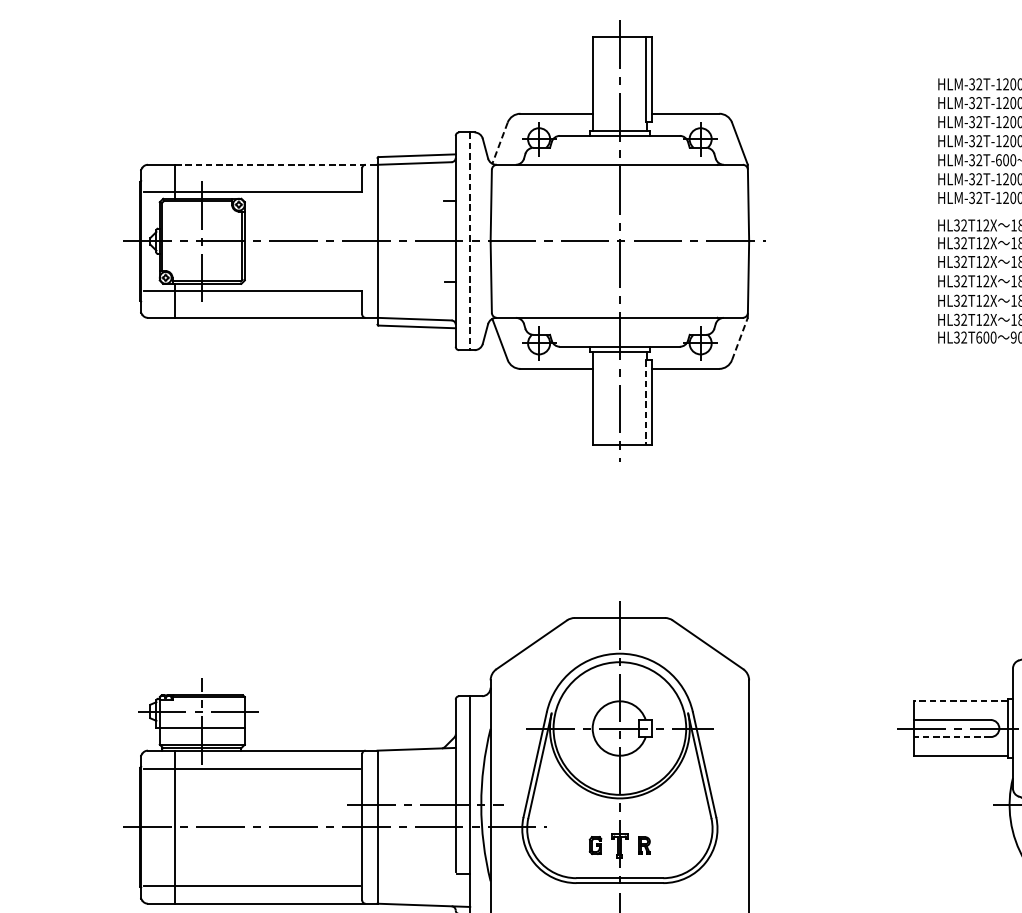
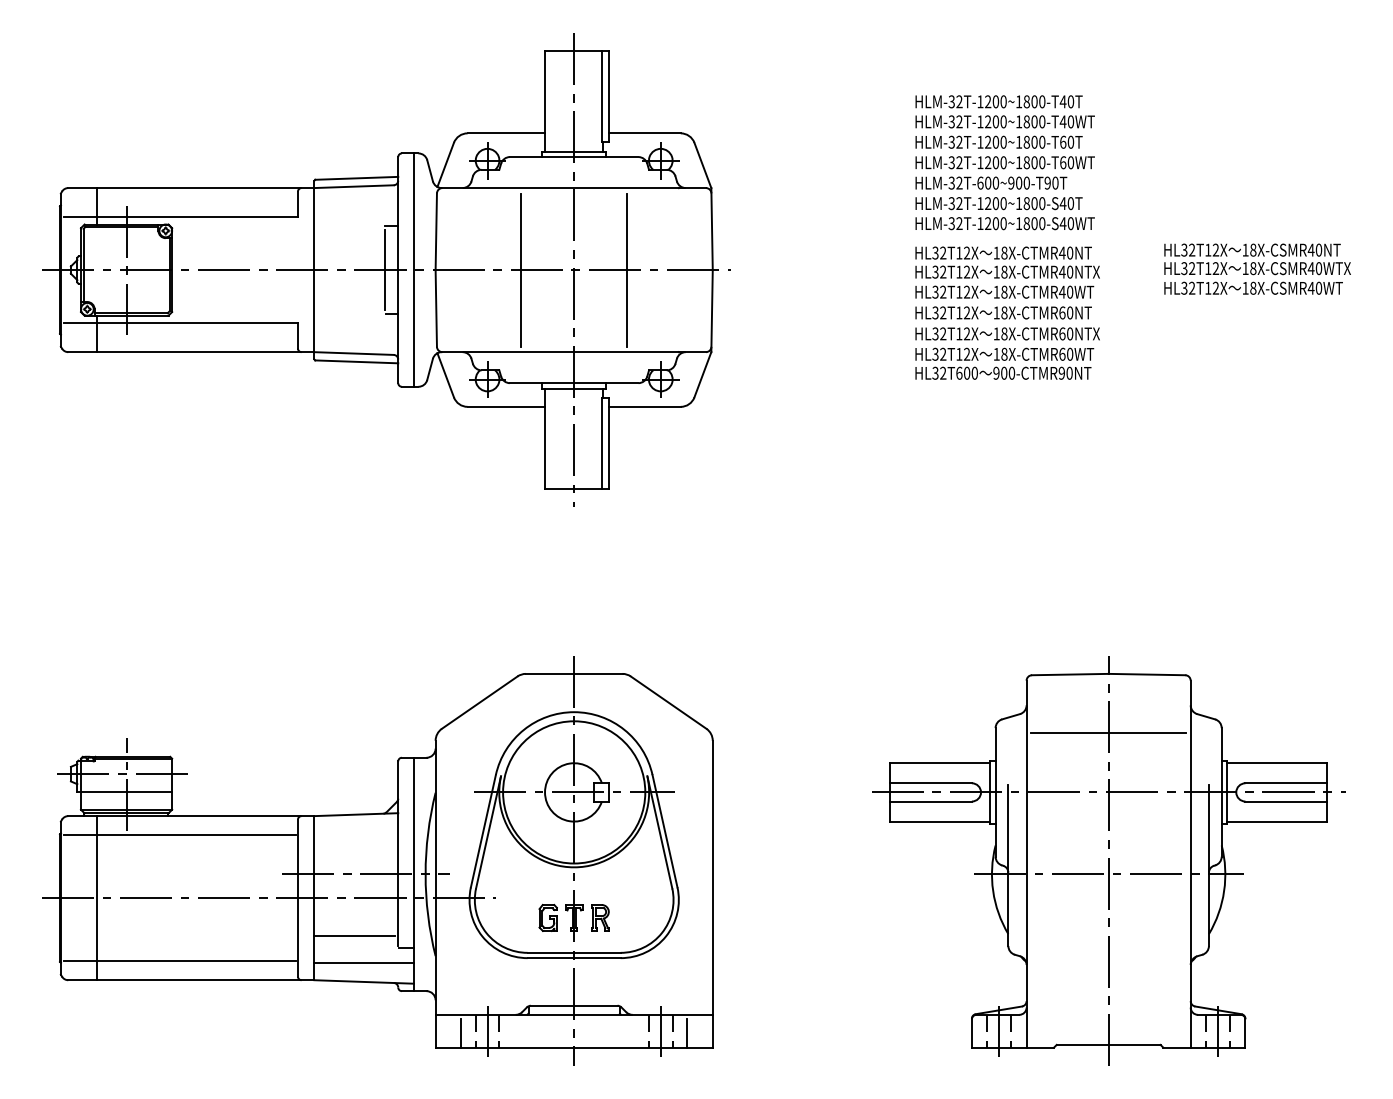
line: (499, 142) -> (445, 164), dashed -> solid
line: (276, 165) -> (206, 188), dashed -> solid
line: (570, 240) -> (521, 269), added
line: (669, 240) -> (627, 269), added
line: (443, 241) -> (385, 270), added
line: (469, 241) -> (413, 270), dashed -> solid
line: (740, 338) -> (703, 374), dashed -> solid
line: (645, 403) -> (601, 443), dashed -> solid
line: (960, 701) -> (939, 763), dashed -> solid
line: (952, 737) -> (930, 801), dashed -> solid
part: (594, 845) -> (547, 917), size x1.43
part: (644, 845) -> (600, 917), size x1.43
line: (414, 862) -> (354, 935), added
line: (423, 887) -> (363, 962), added

